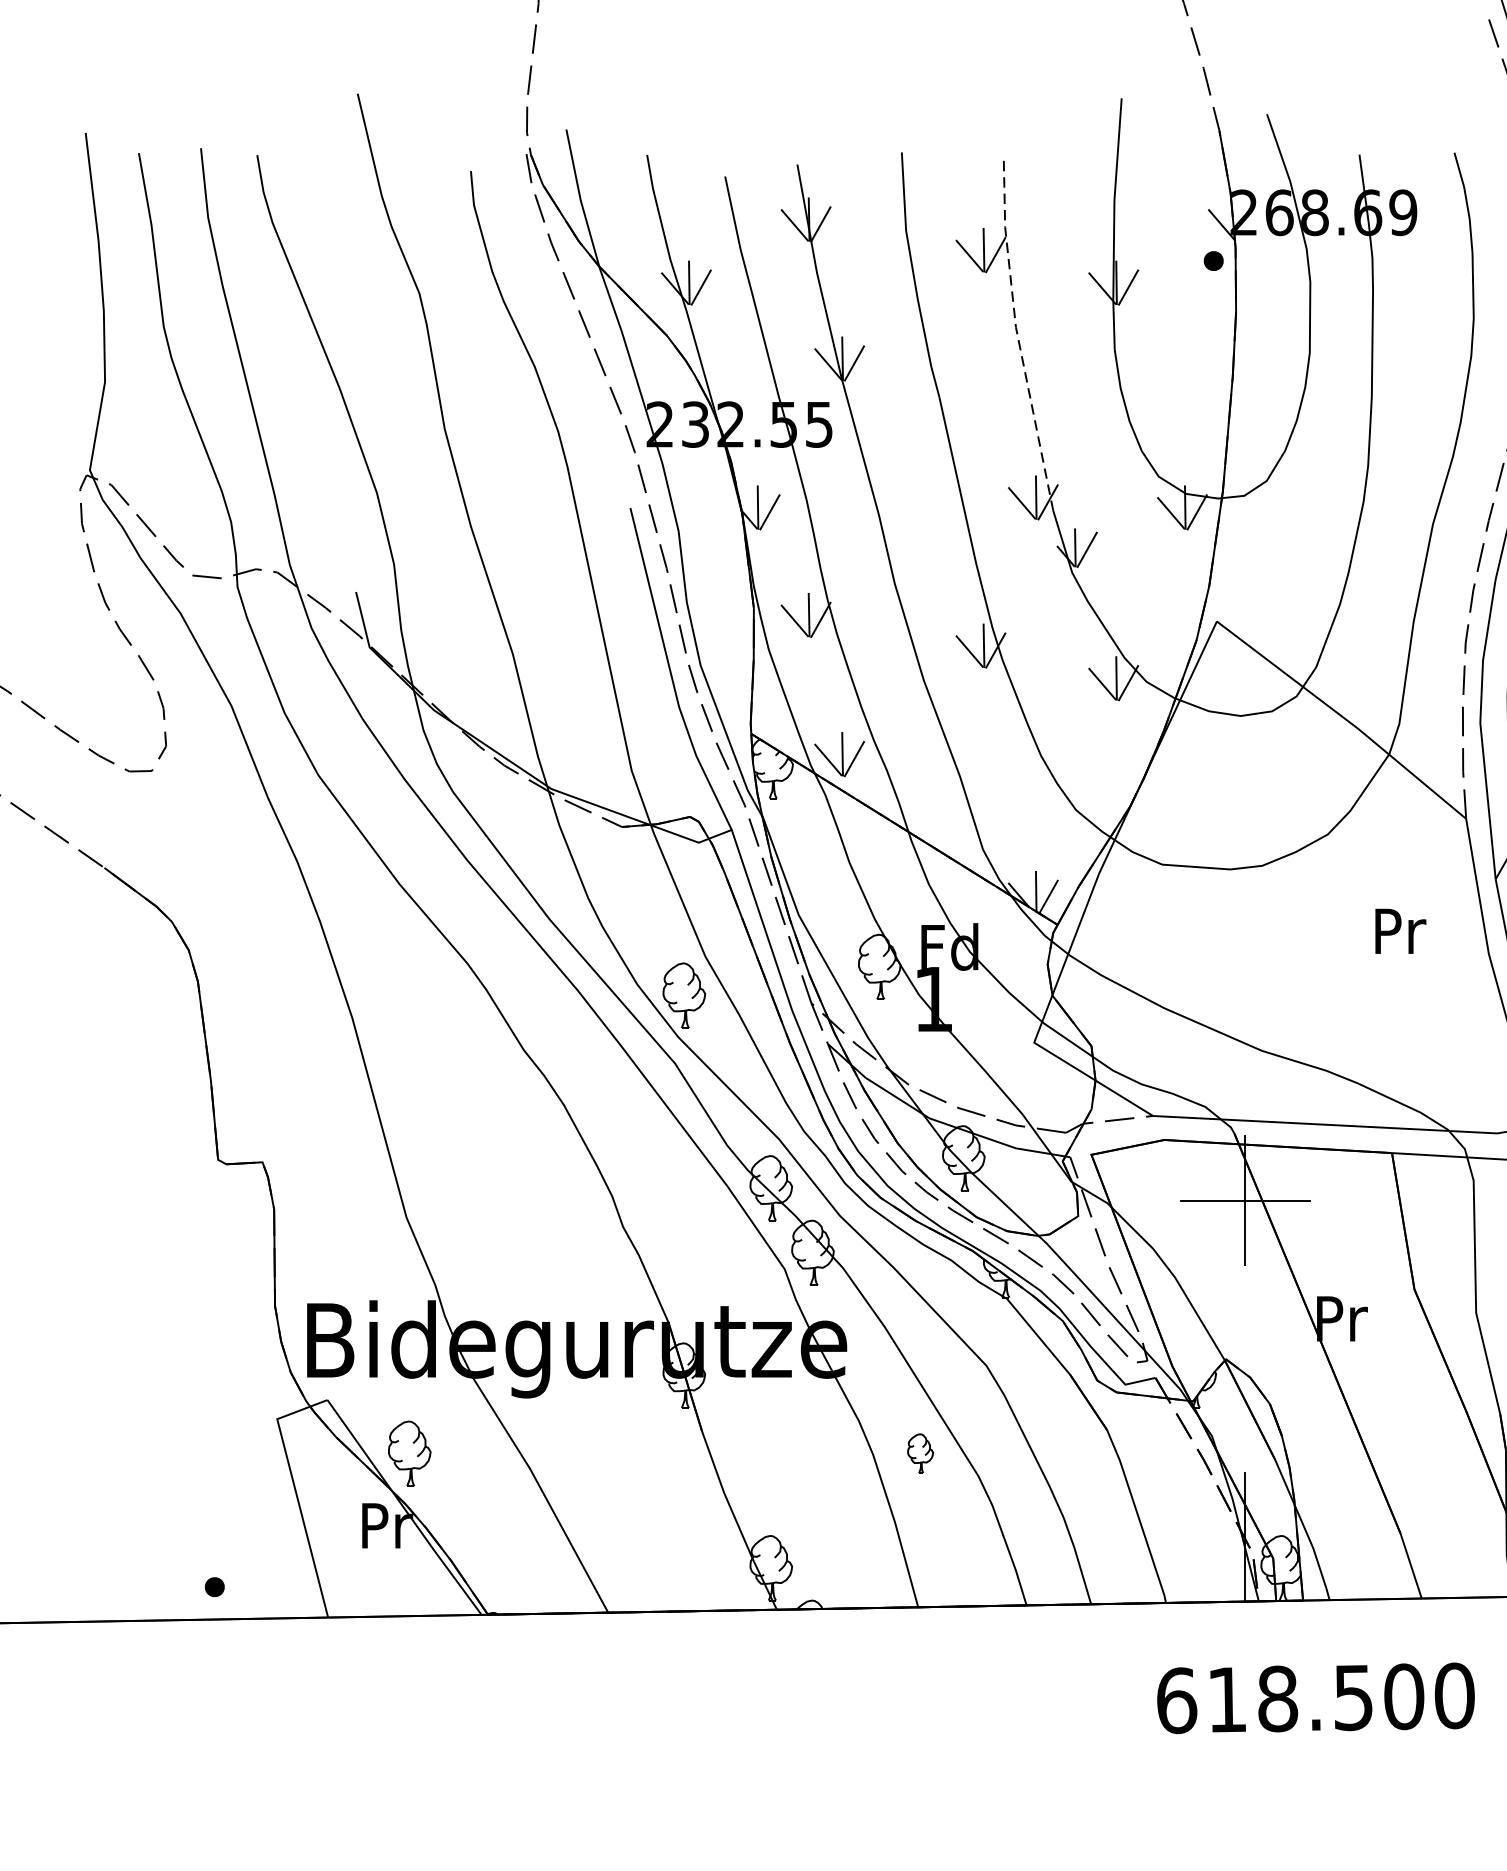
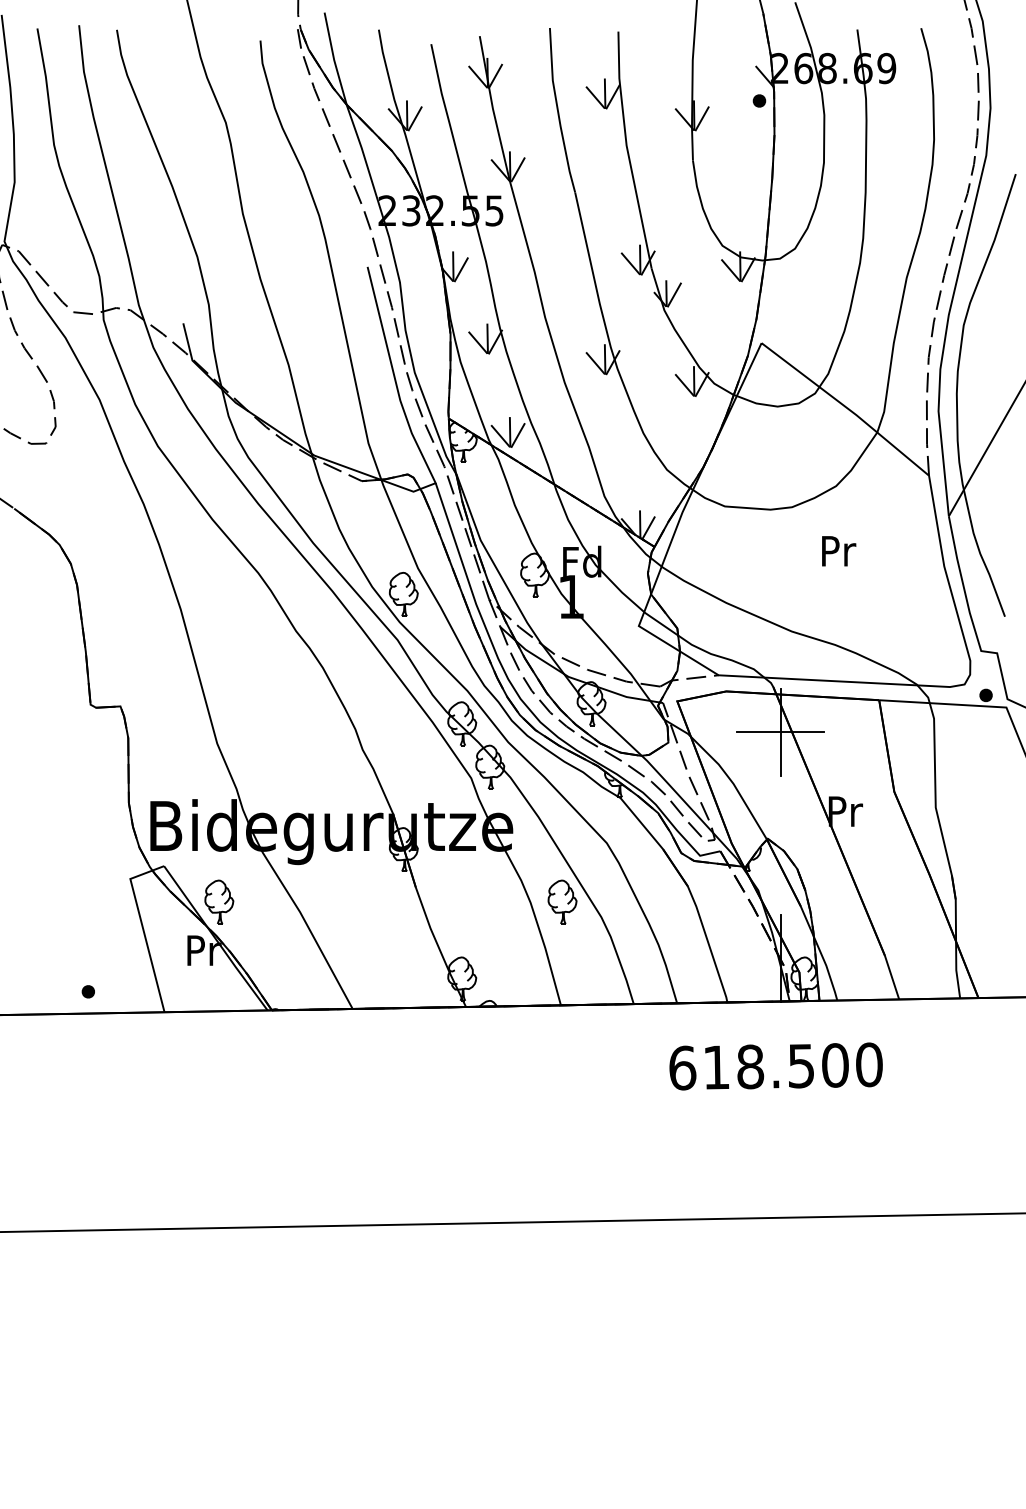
line: (1017, 333) -> (627, 149), dashed -> solid
text: (1401, 931) -> (839, 551), moved
part: (920, 1452) -> (562, 901), size x1.67
text: (1315, 1698) -> (775, 1066), moved

